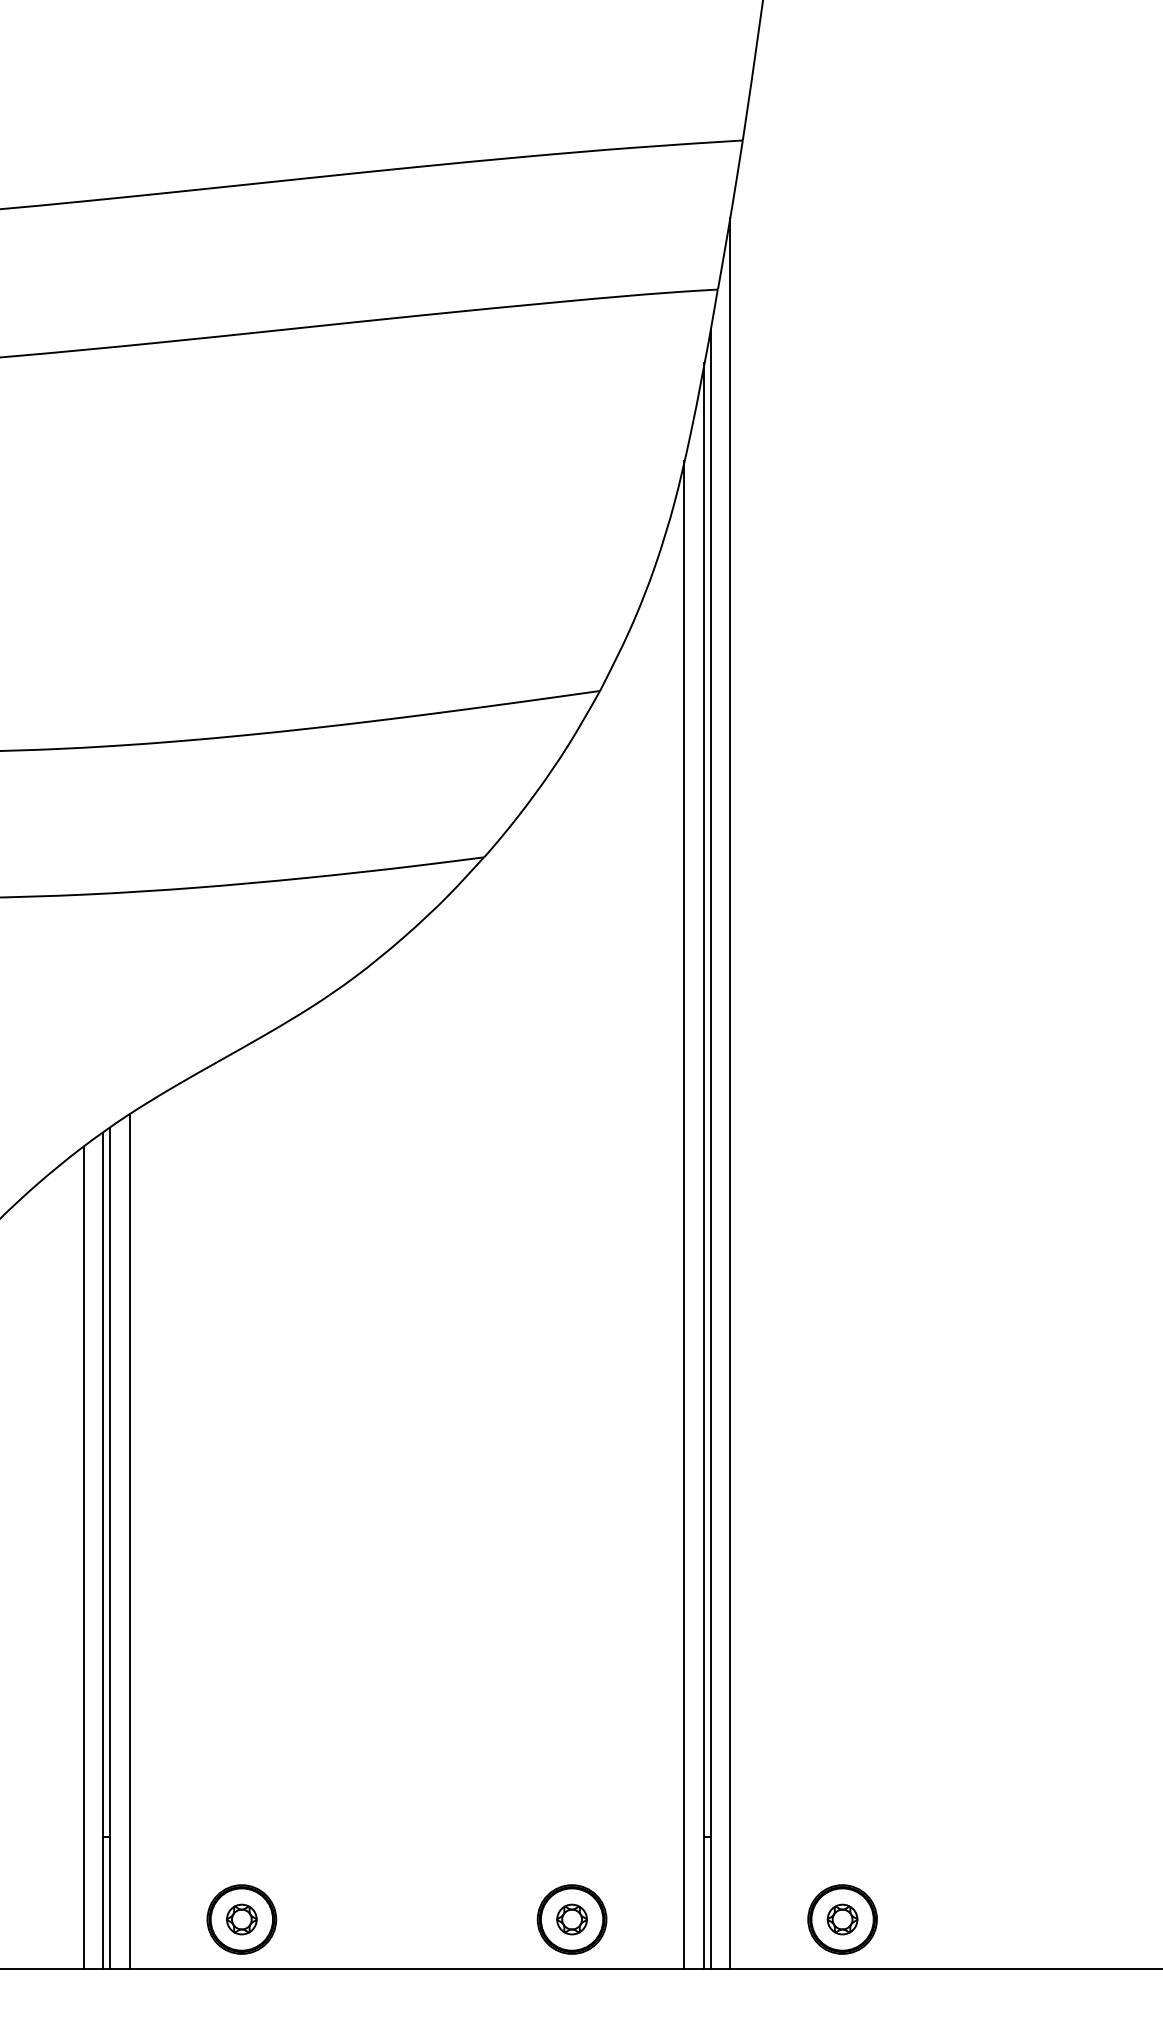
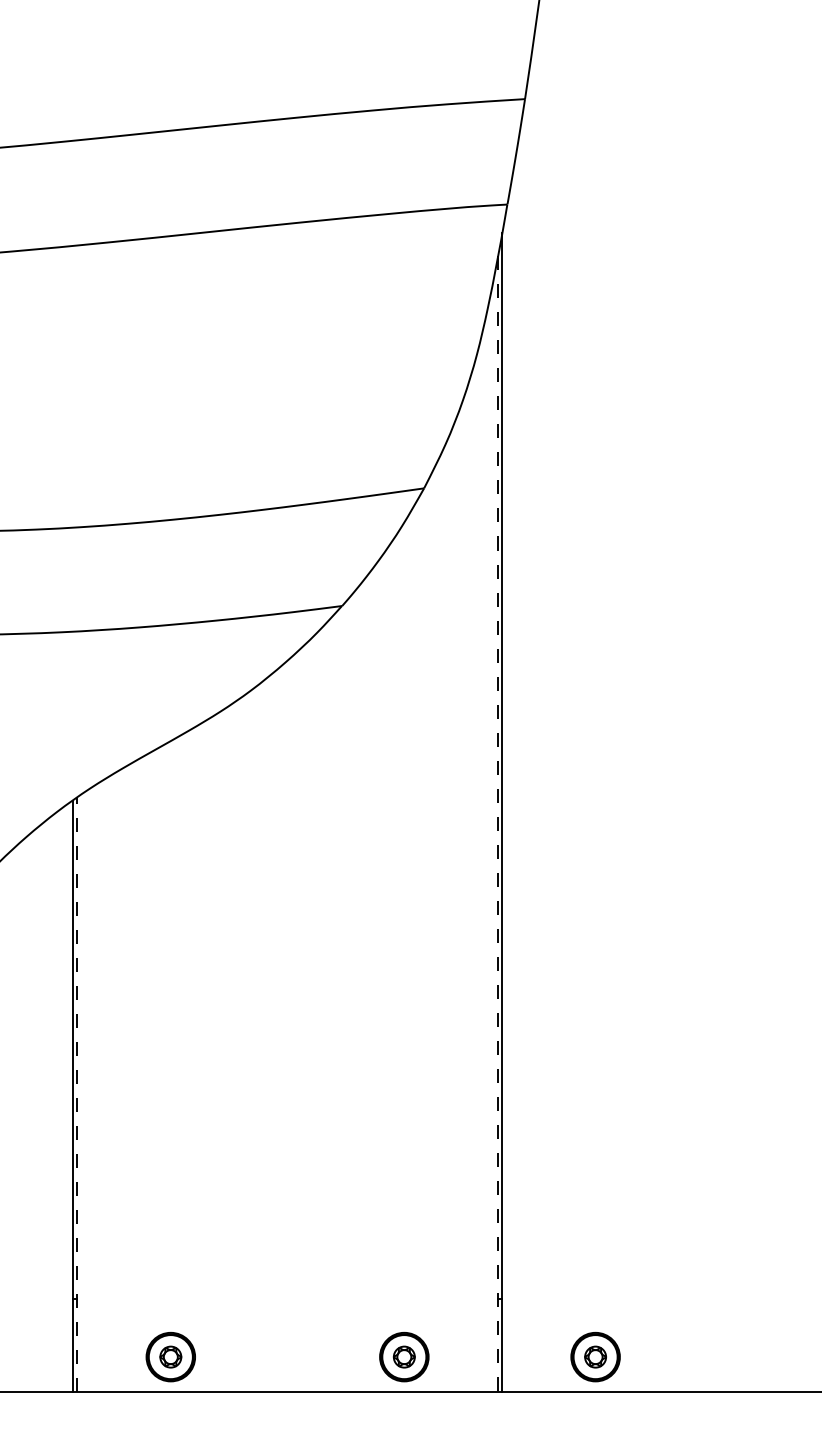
line: (730, 1093) -> (516, 773), removed
line: (704, 1166) -> (497, 824), solid -> dashed
line: (684, 1214) -> (483, 858), removed
line: (129, 1541) -> (91, 1089), removed
line: (109, 1548) -> (77, 1094), solid -> dashed
line: (83, 1557) -> (58, 1101), removed

